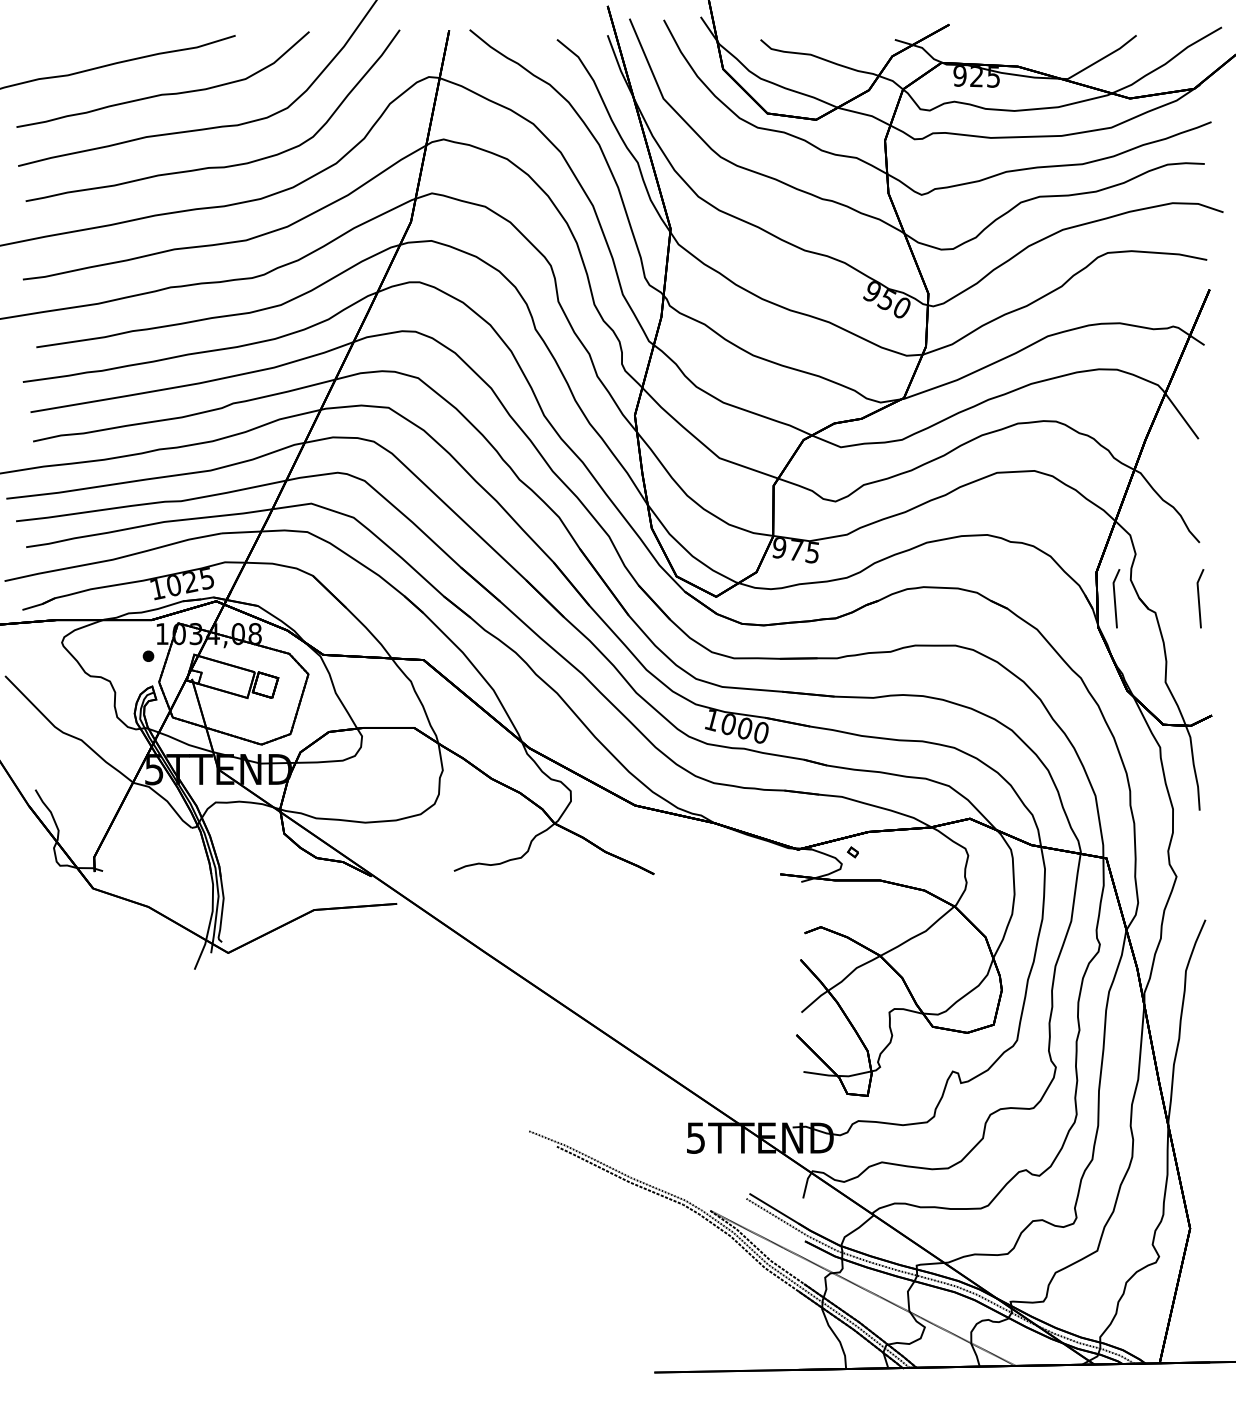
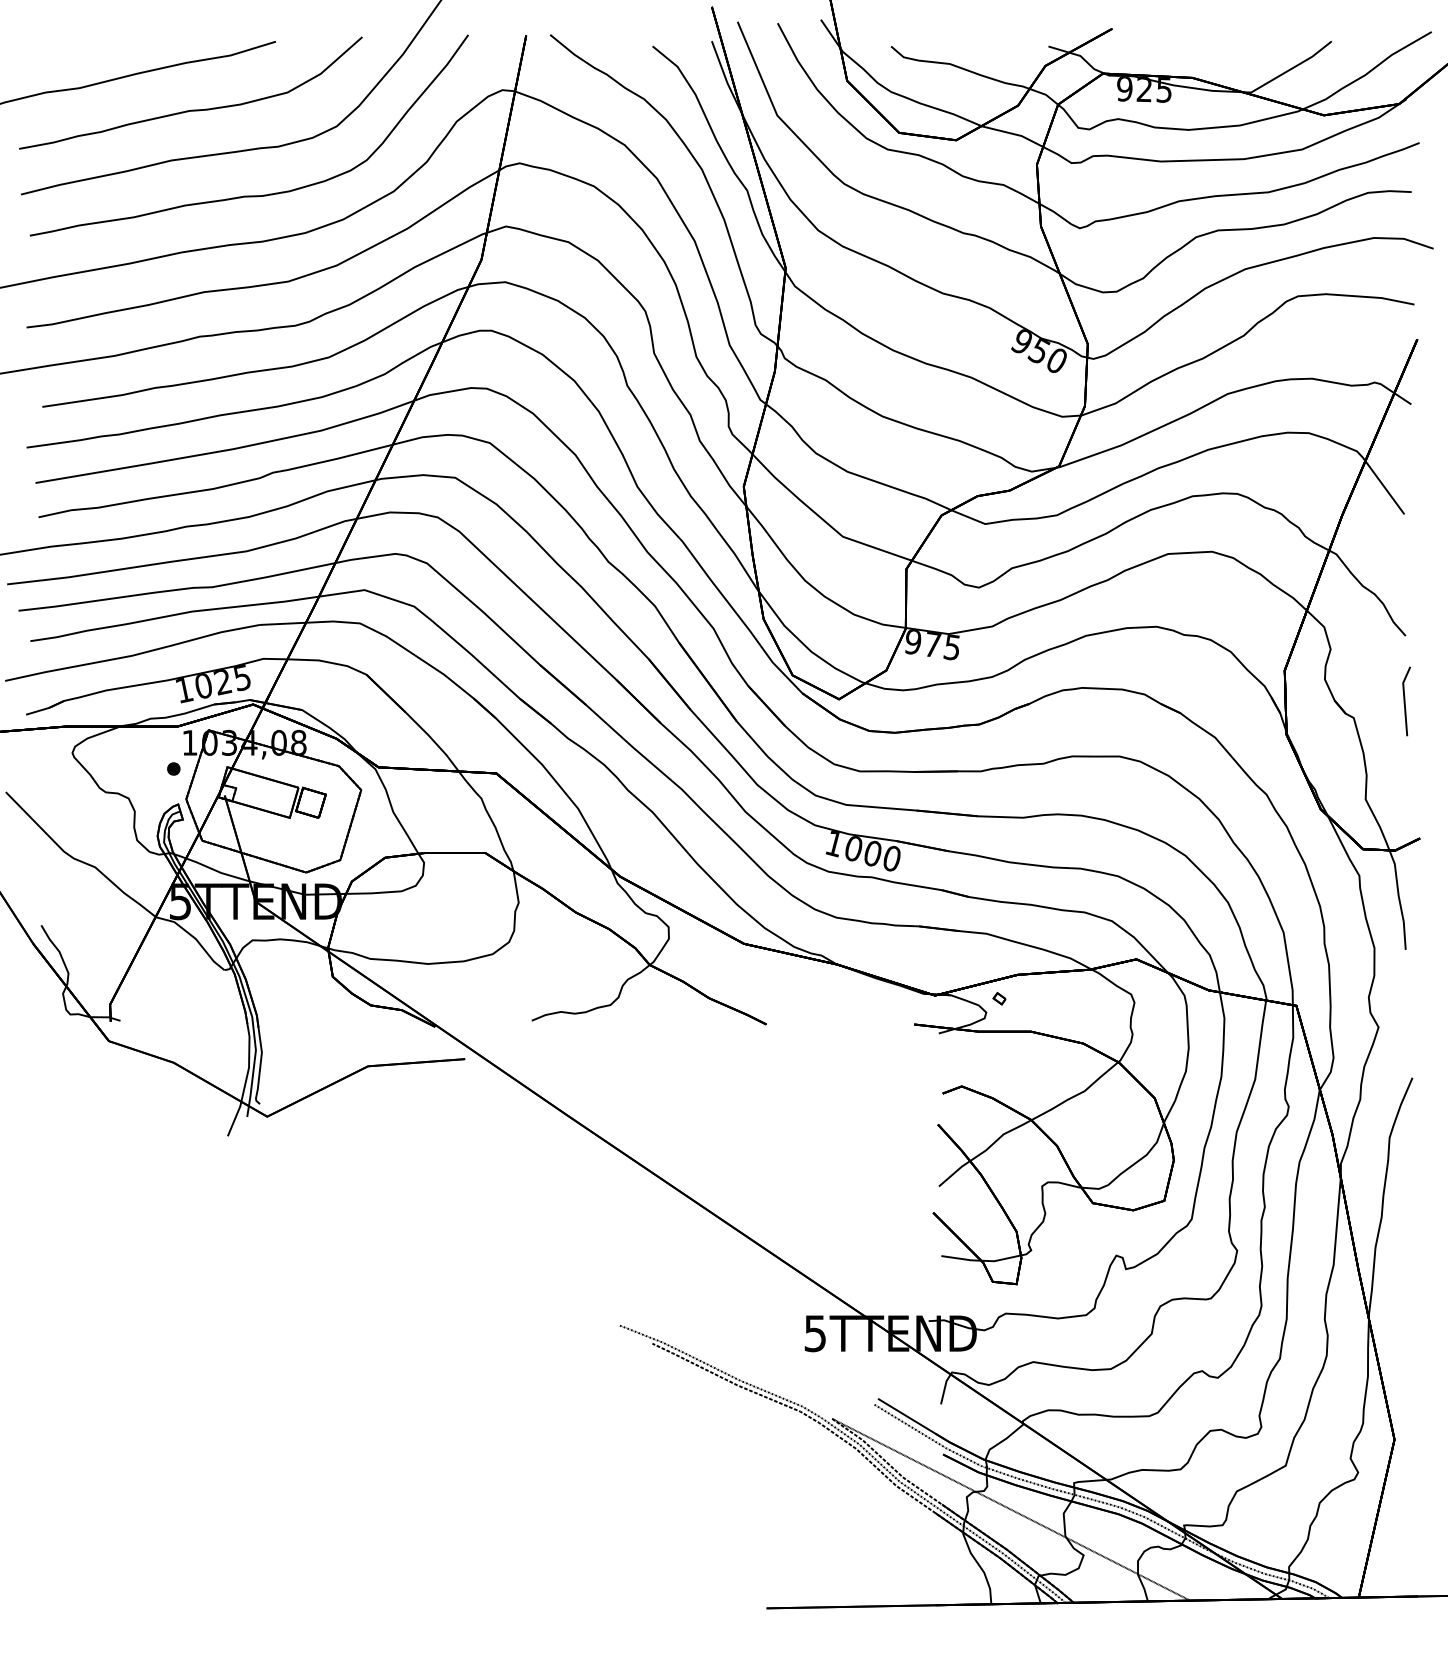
line: (1115, 598) -> (1307, 701), removed

